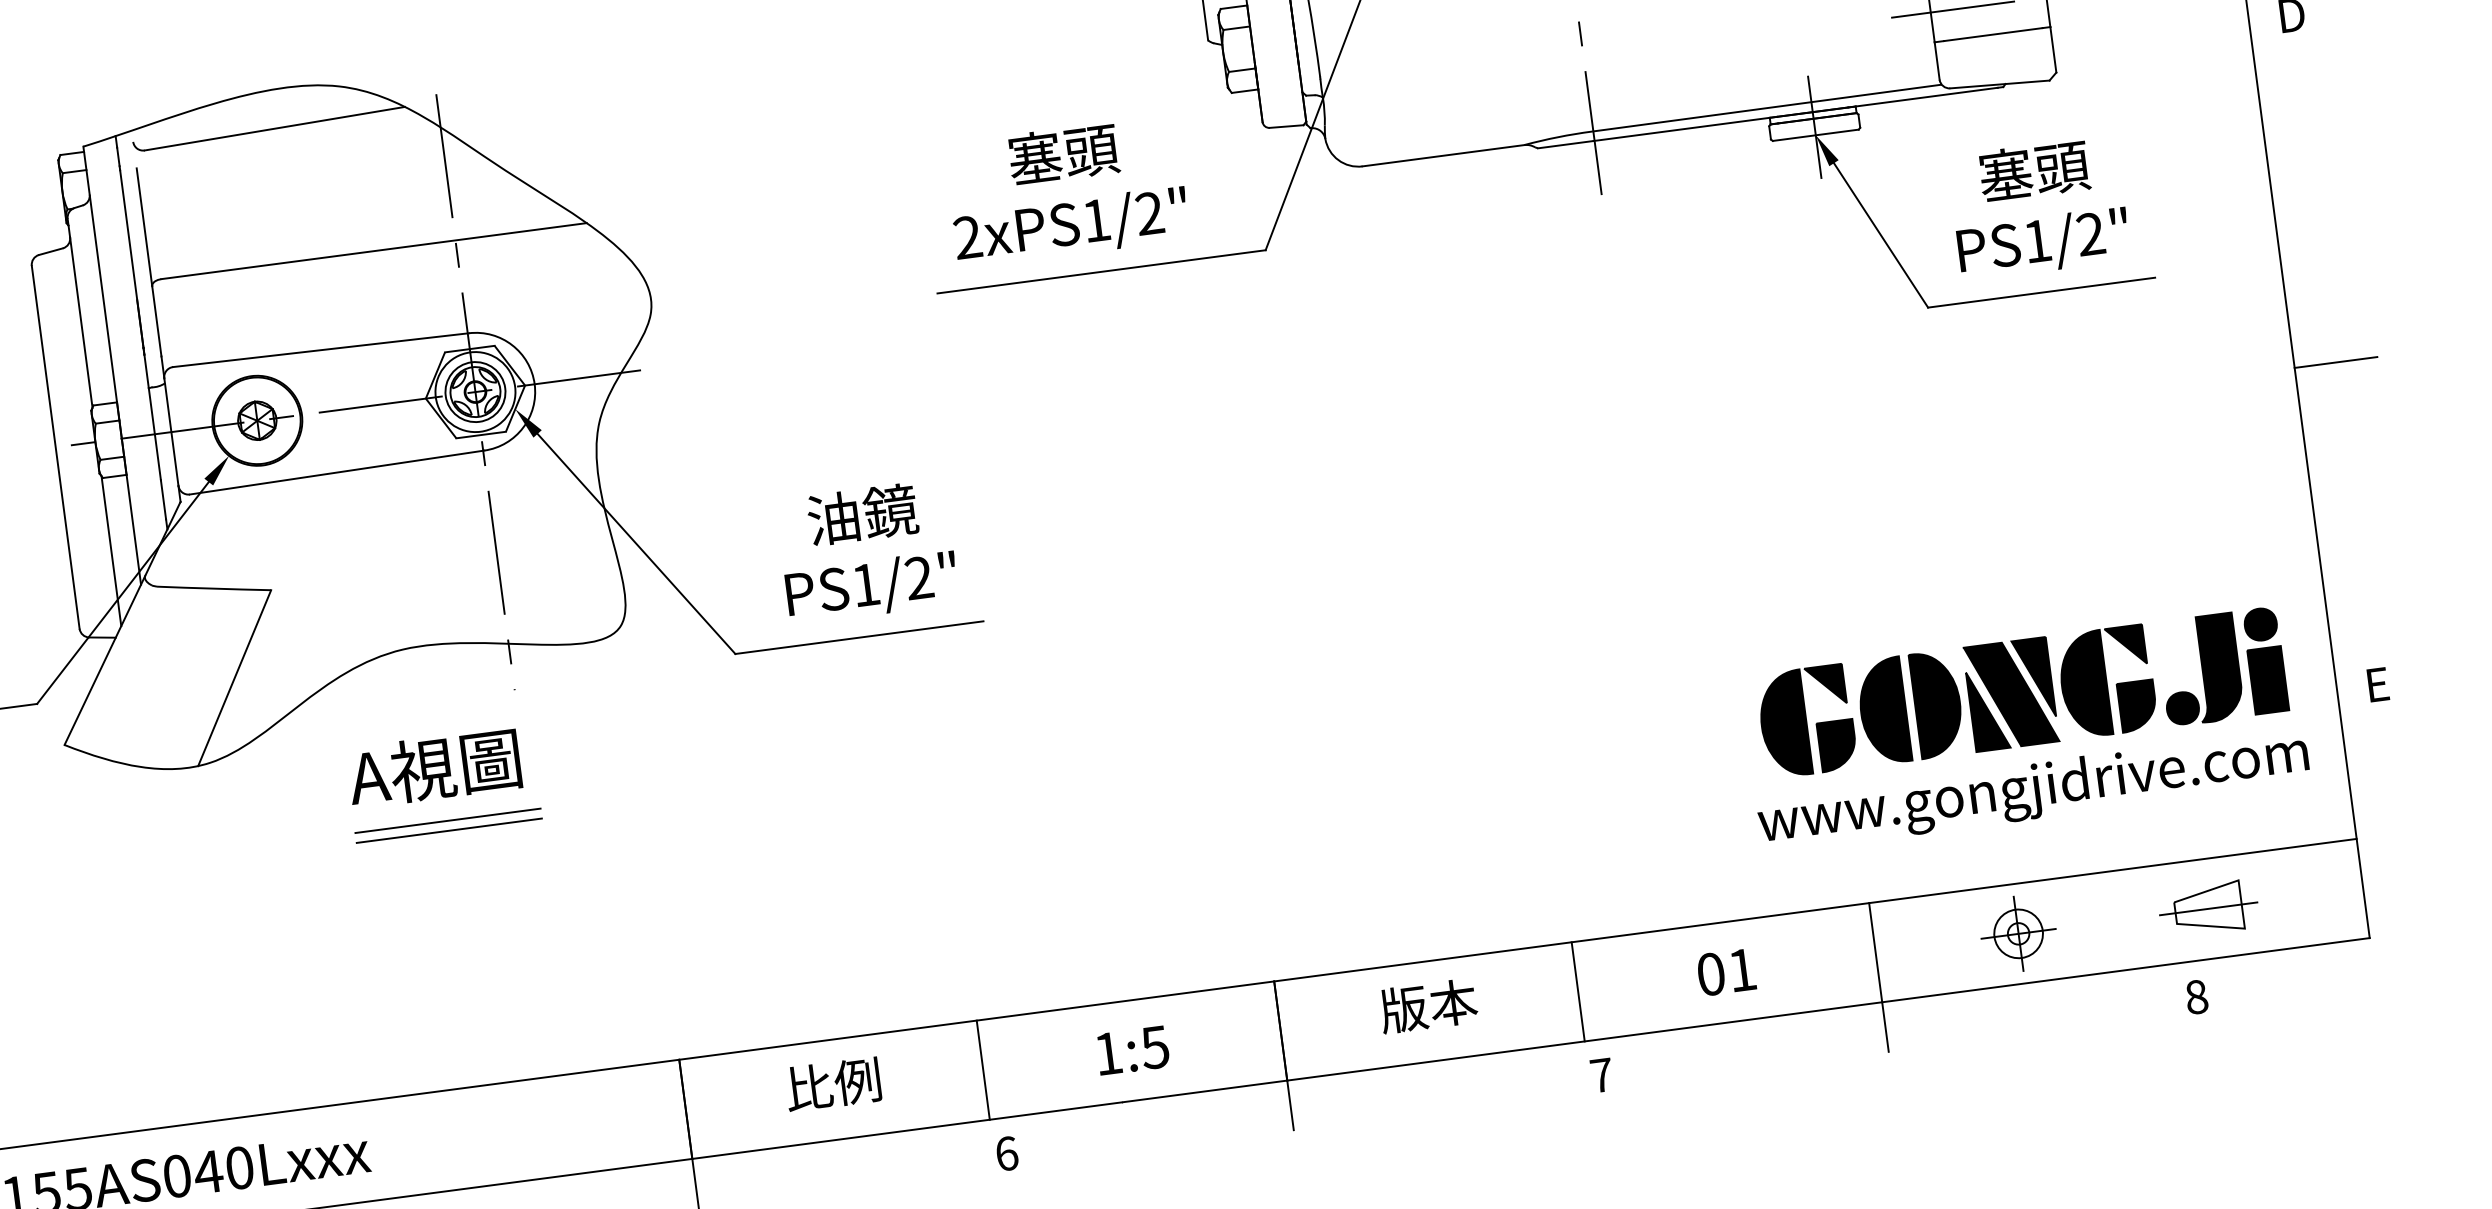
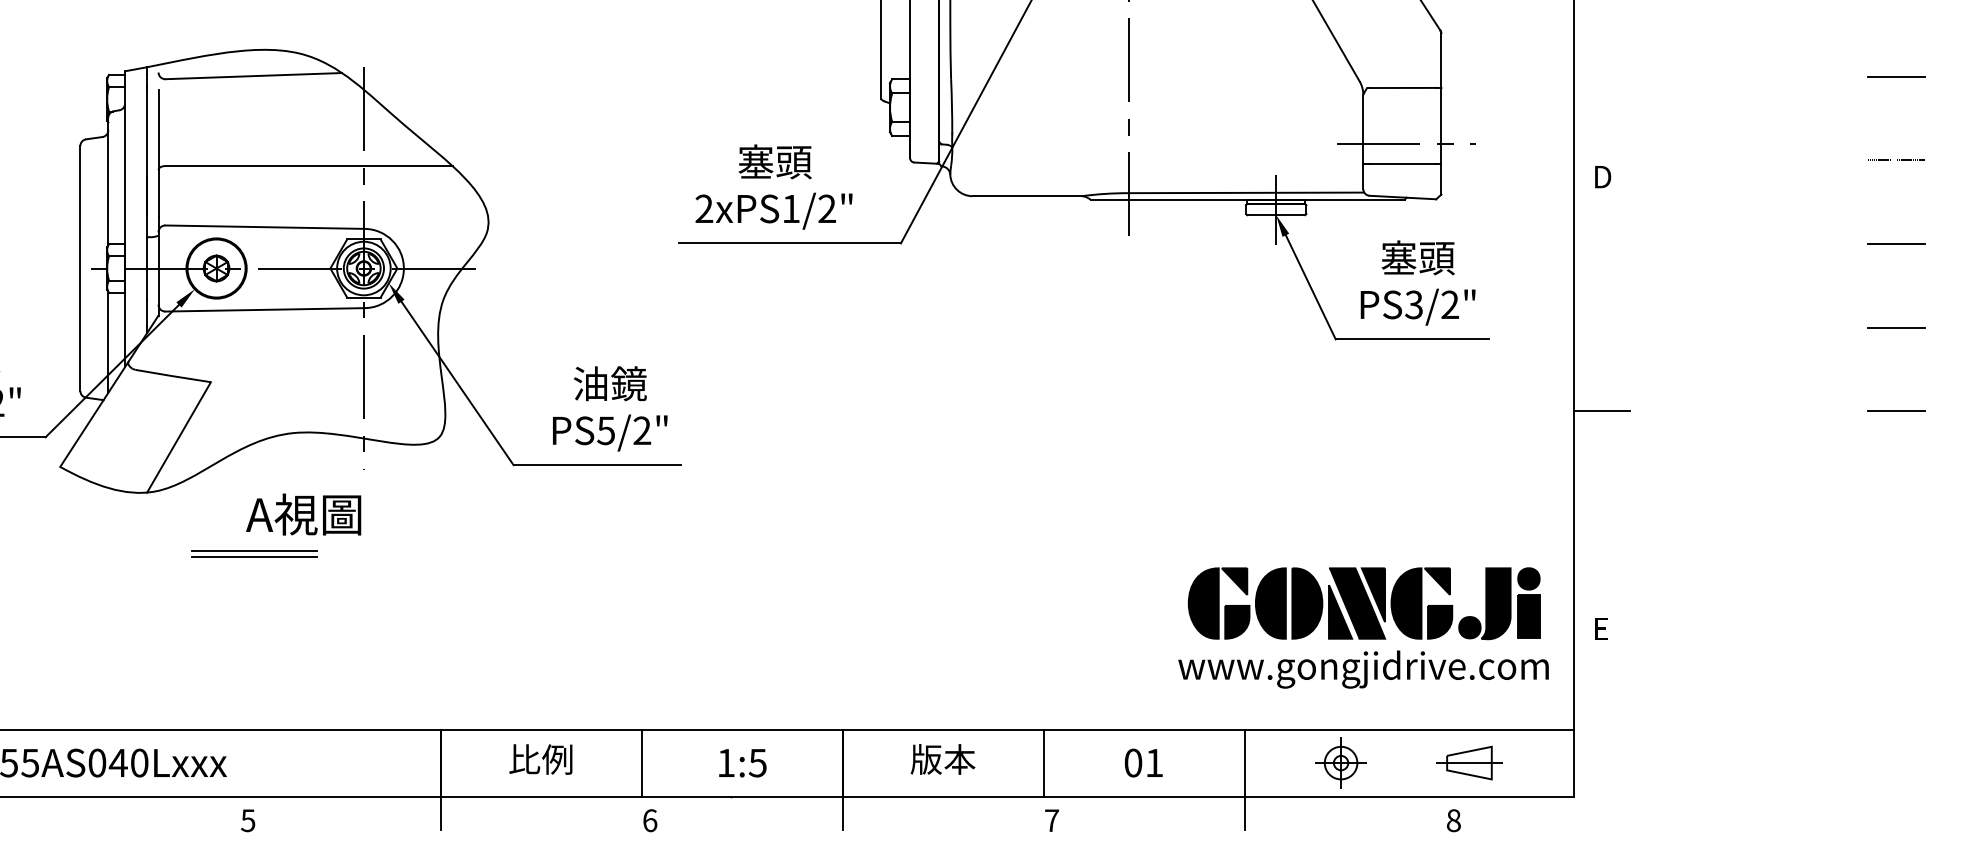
text: (2036, 240) -> (1413, 304), PS1/2" -> PS3/2"
text: (864, 584) -> (605, 430), PS1/2" -> PS5/2"
part: (448, 824) -> (254, 553), moved

